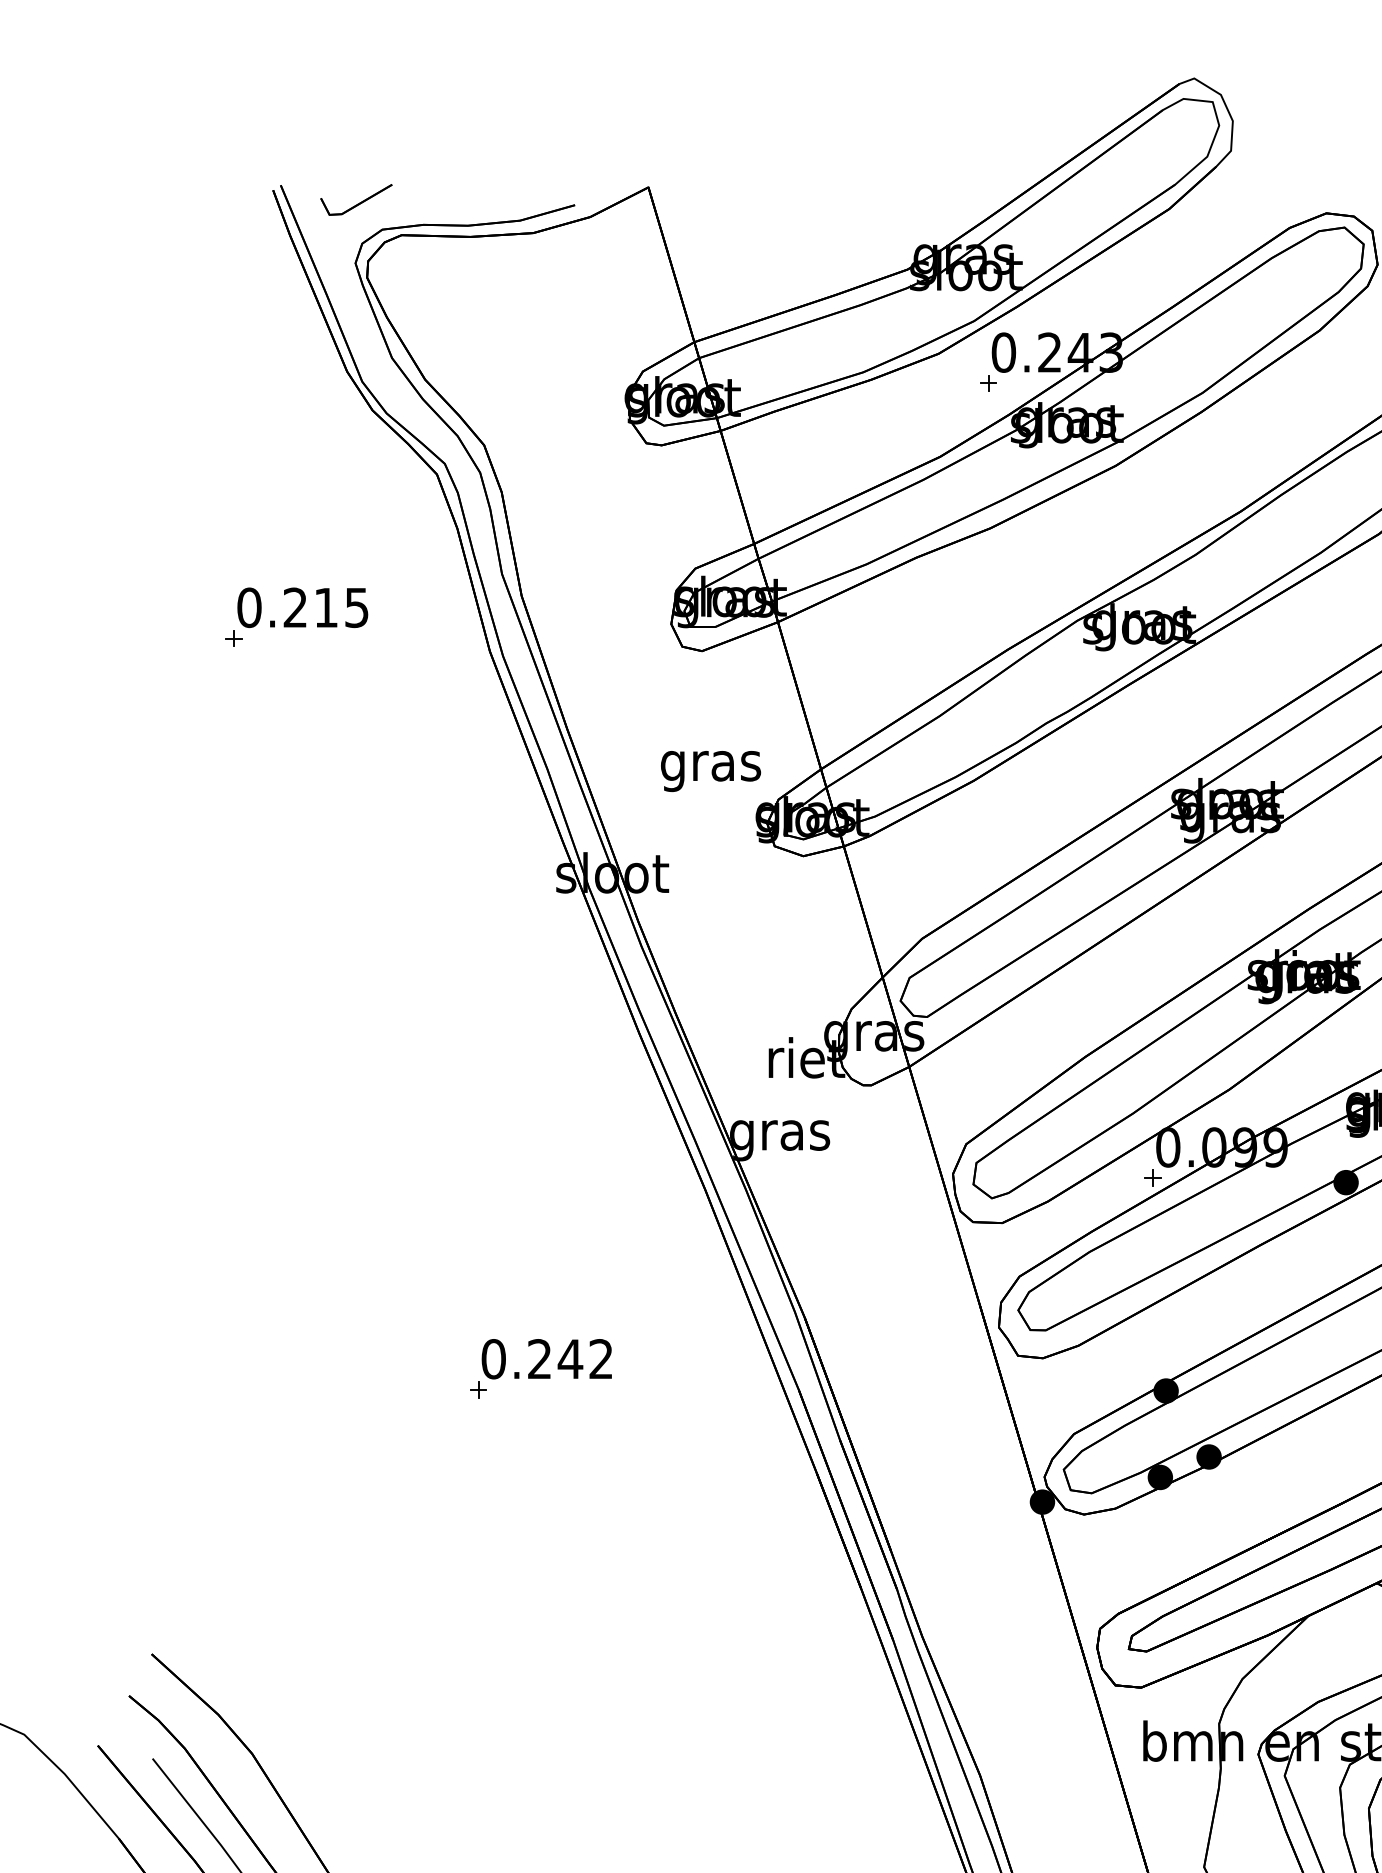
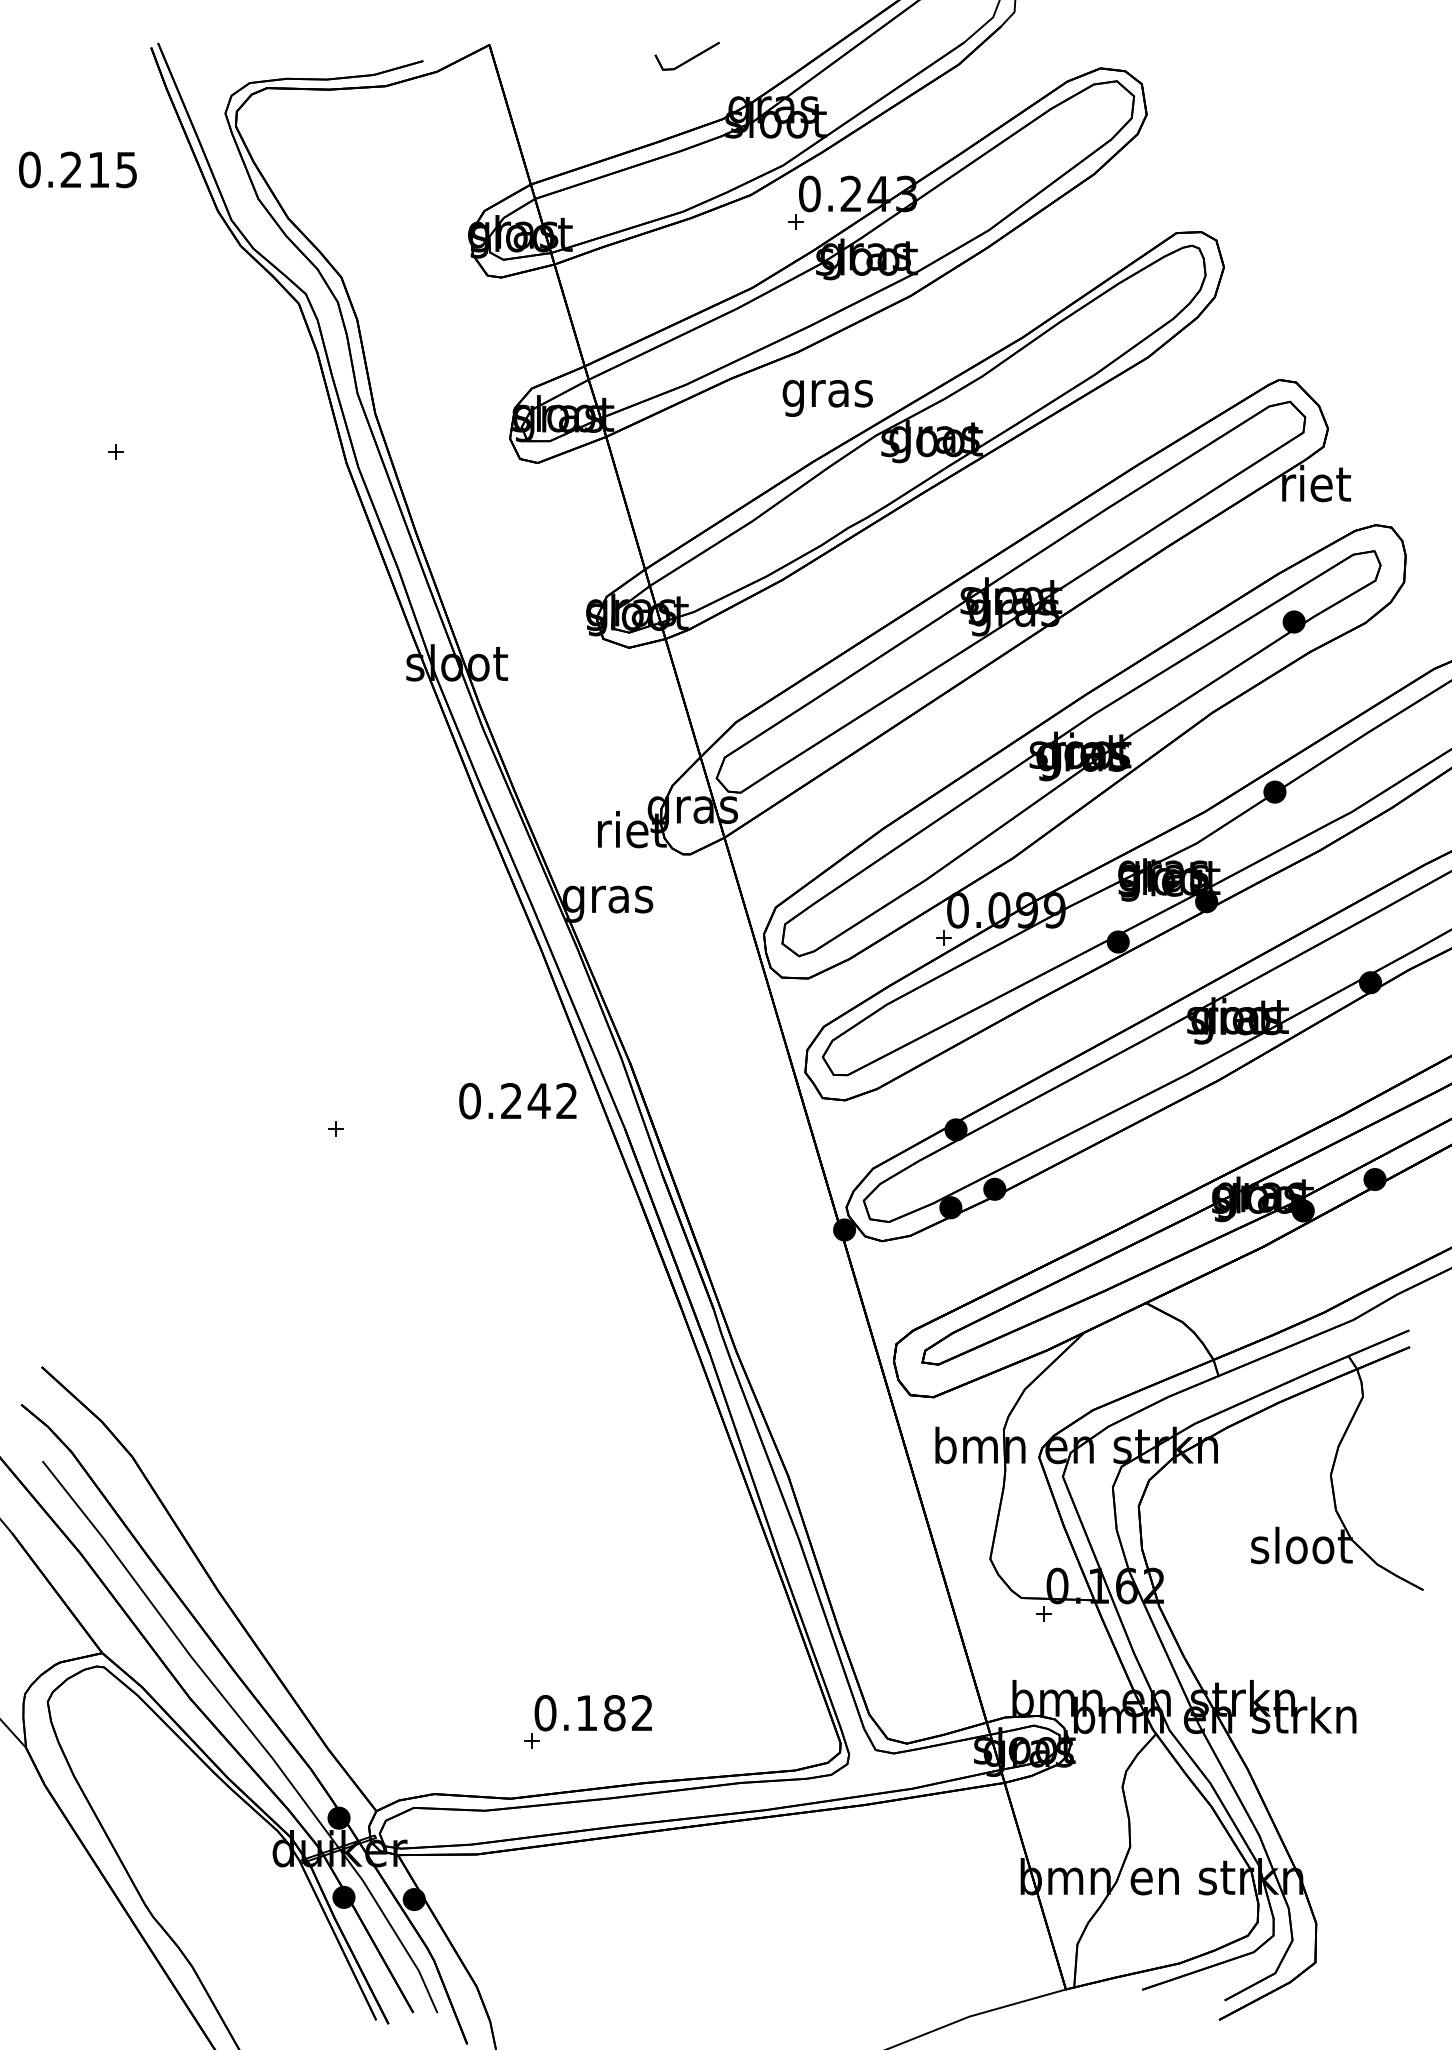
part: (355, 200) -> (686, 56), moved
text: (302, 607) -> (77, 169), moved
text: (710, 771) -> (827, 398), moved
text: (546, 1359) -> (517, 1101), moved

